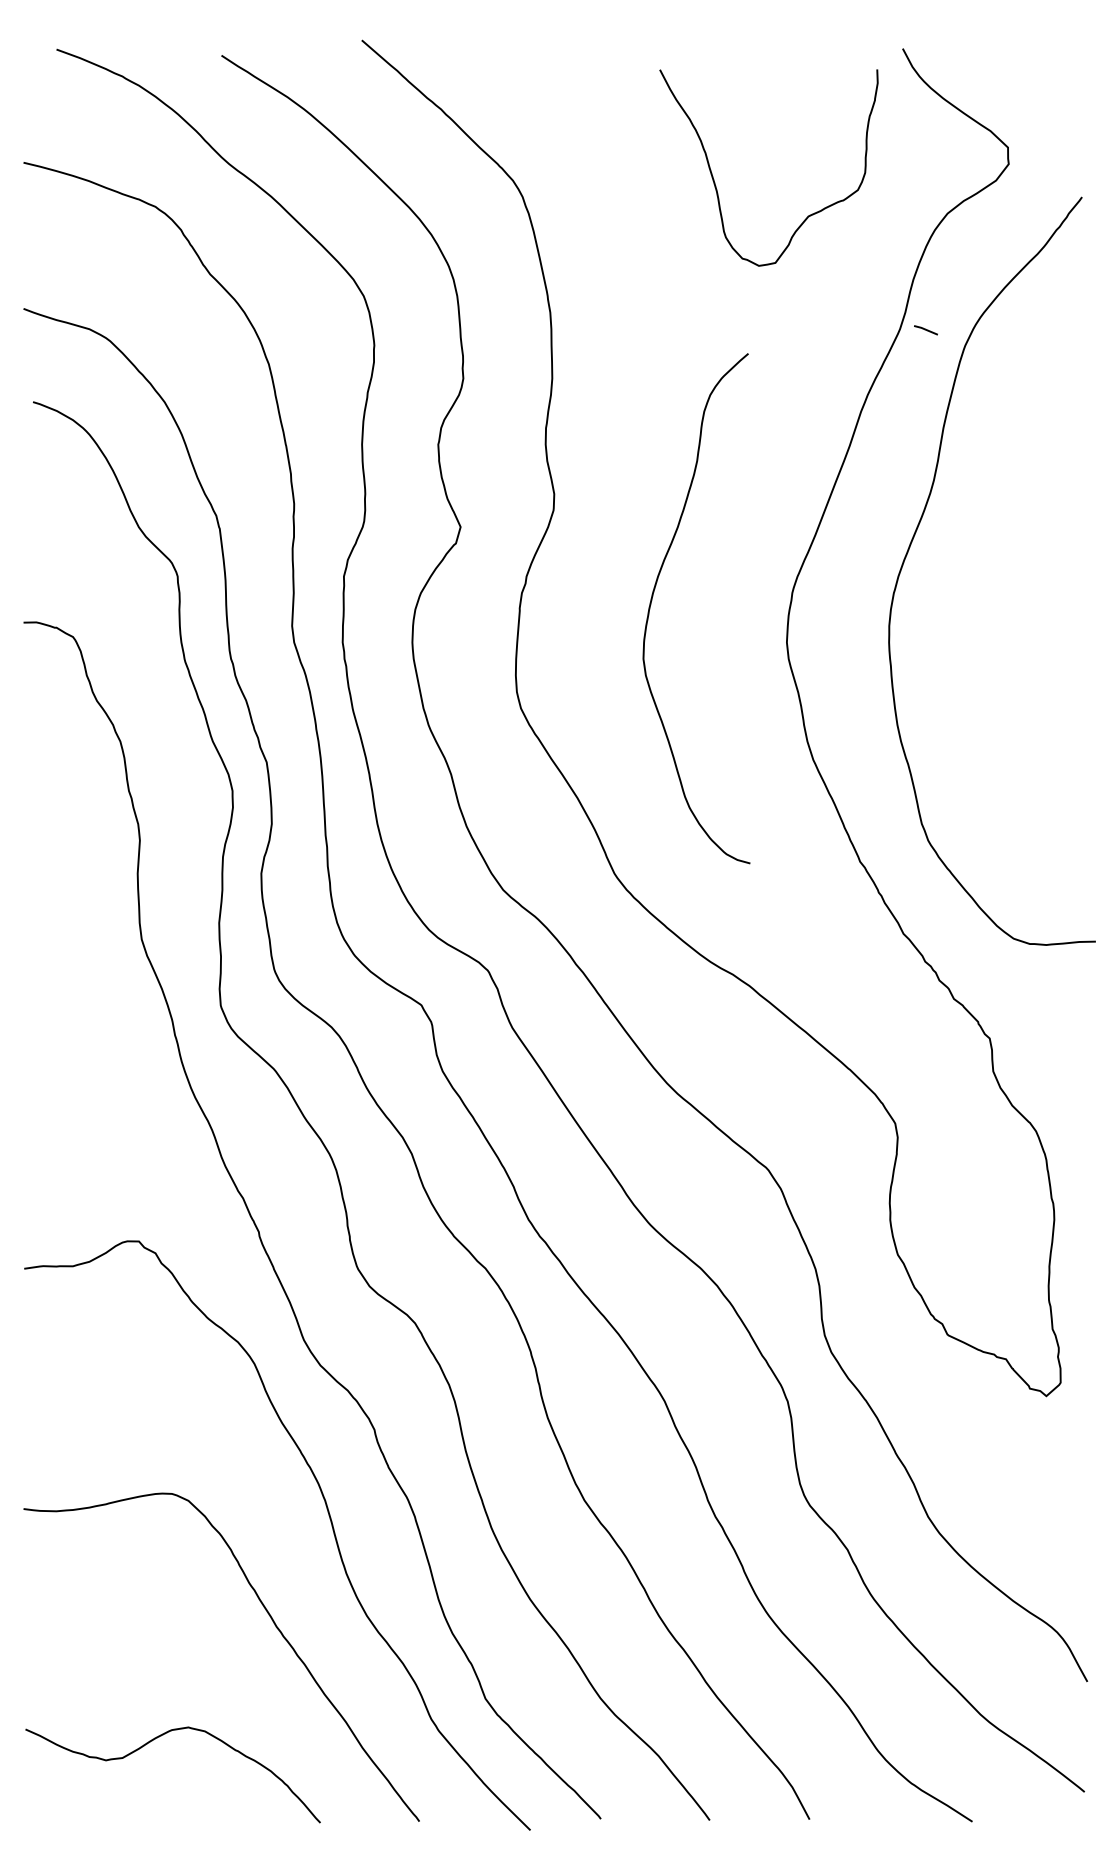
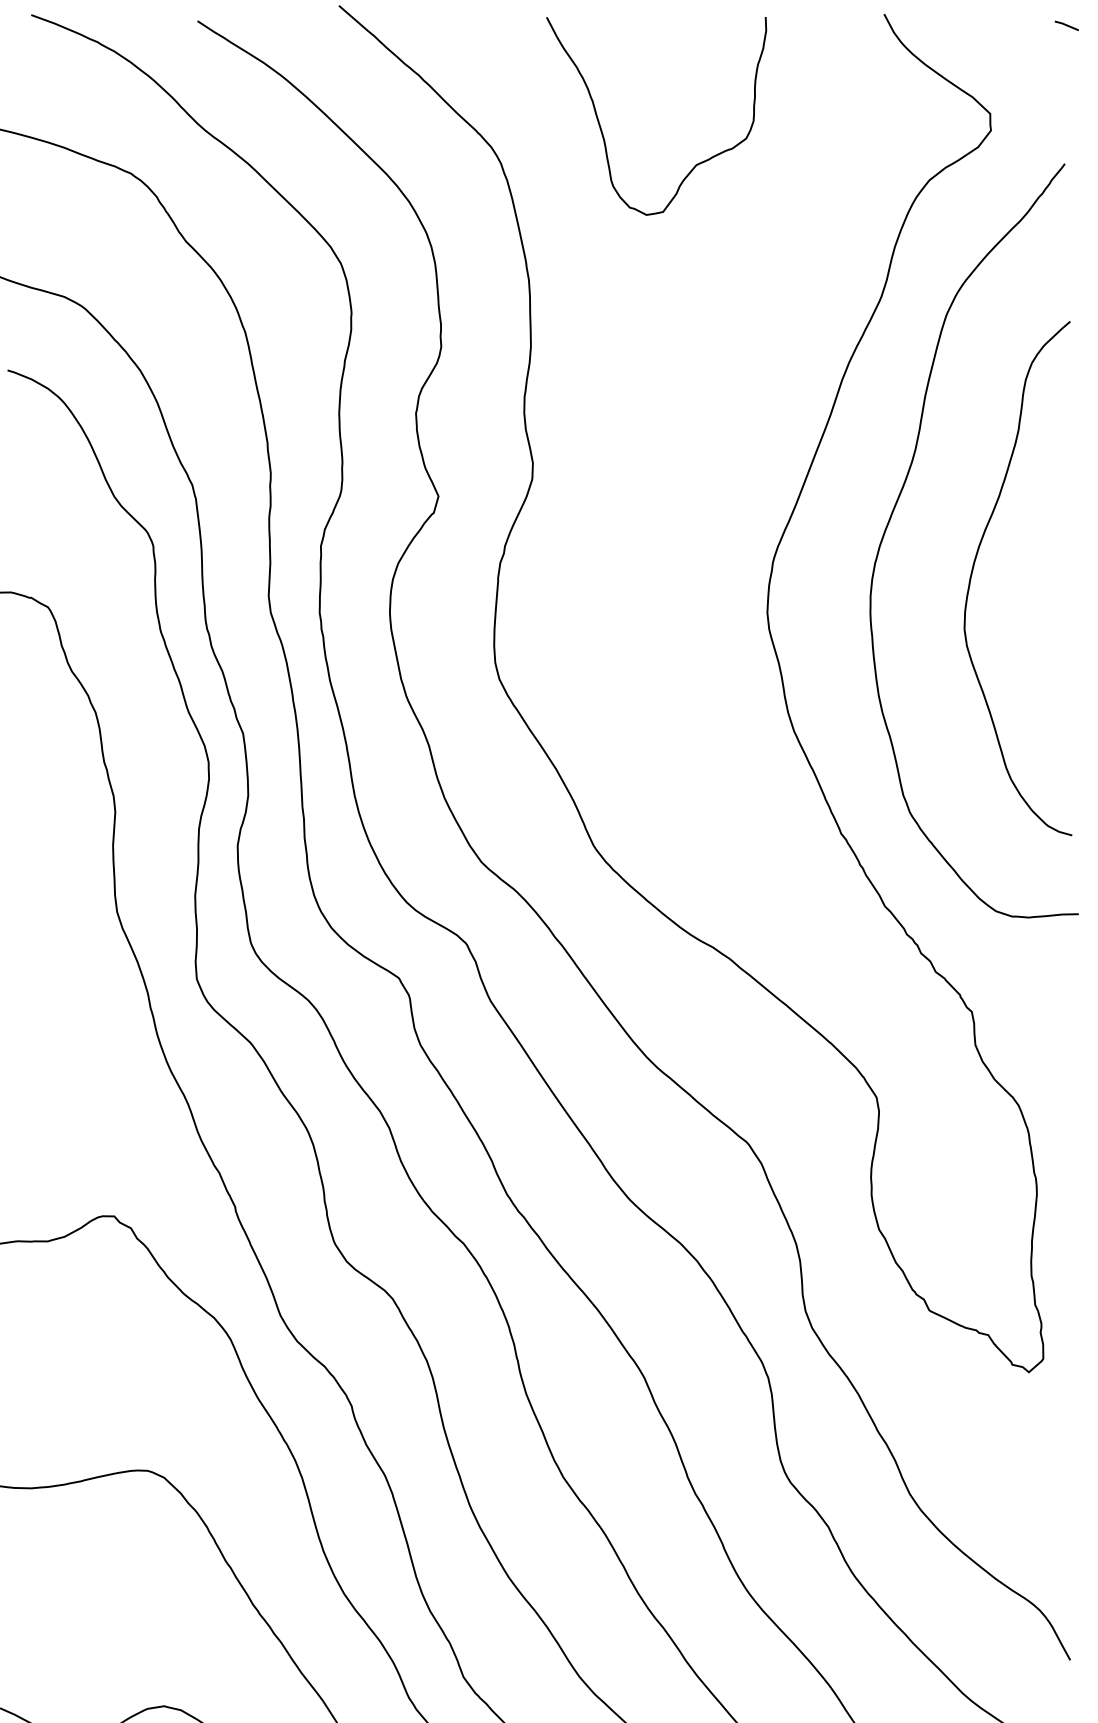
curve: (715, 182) -> (602, 130), moved
line: (925, 330) -> (1066, 26), moved
curve: (653, 596) -> (974, 566), moved

